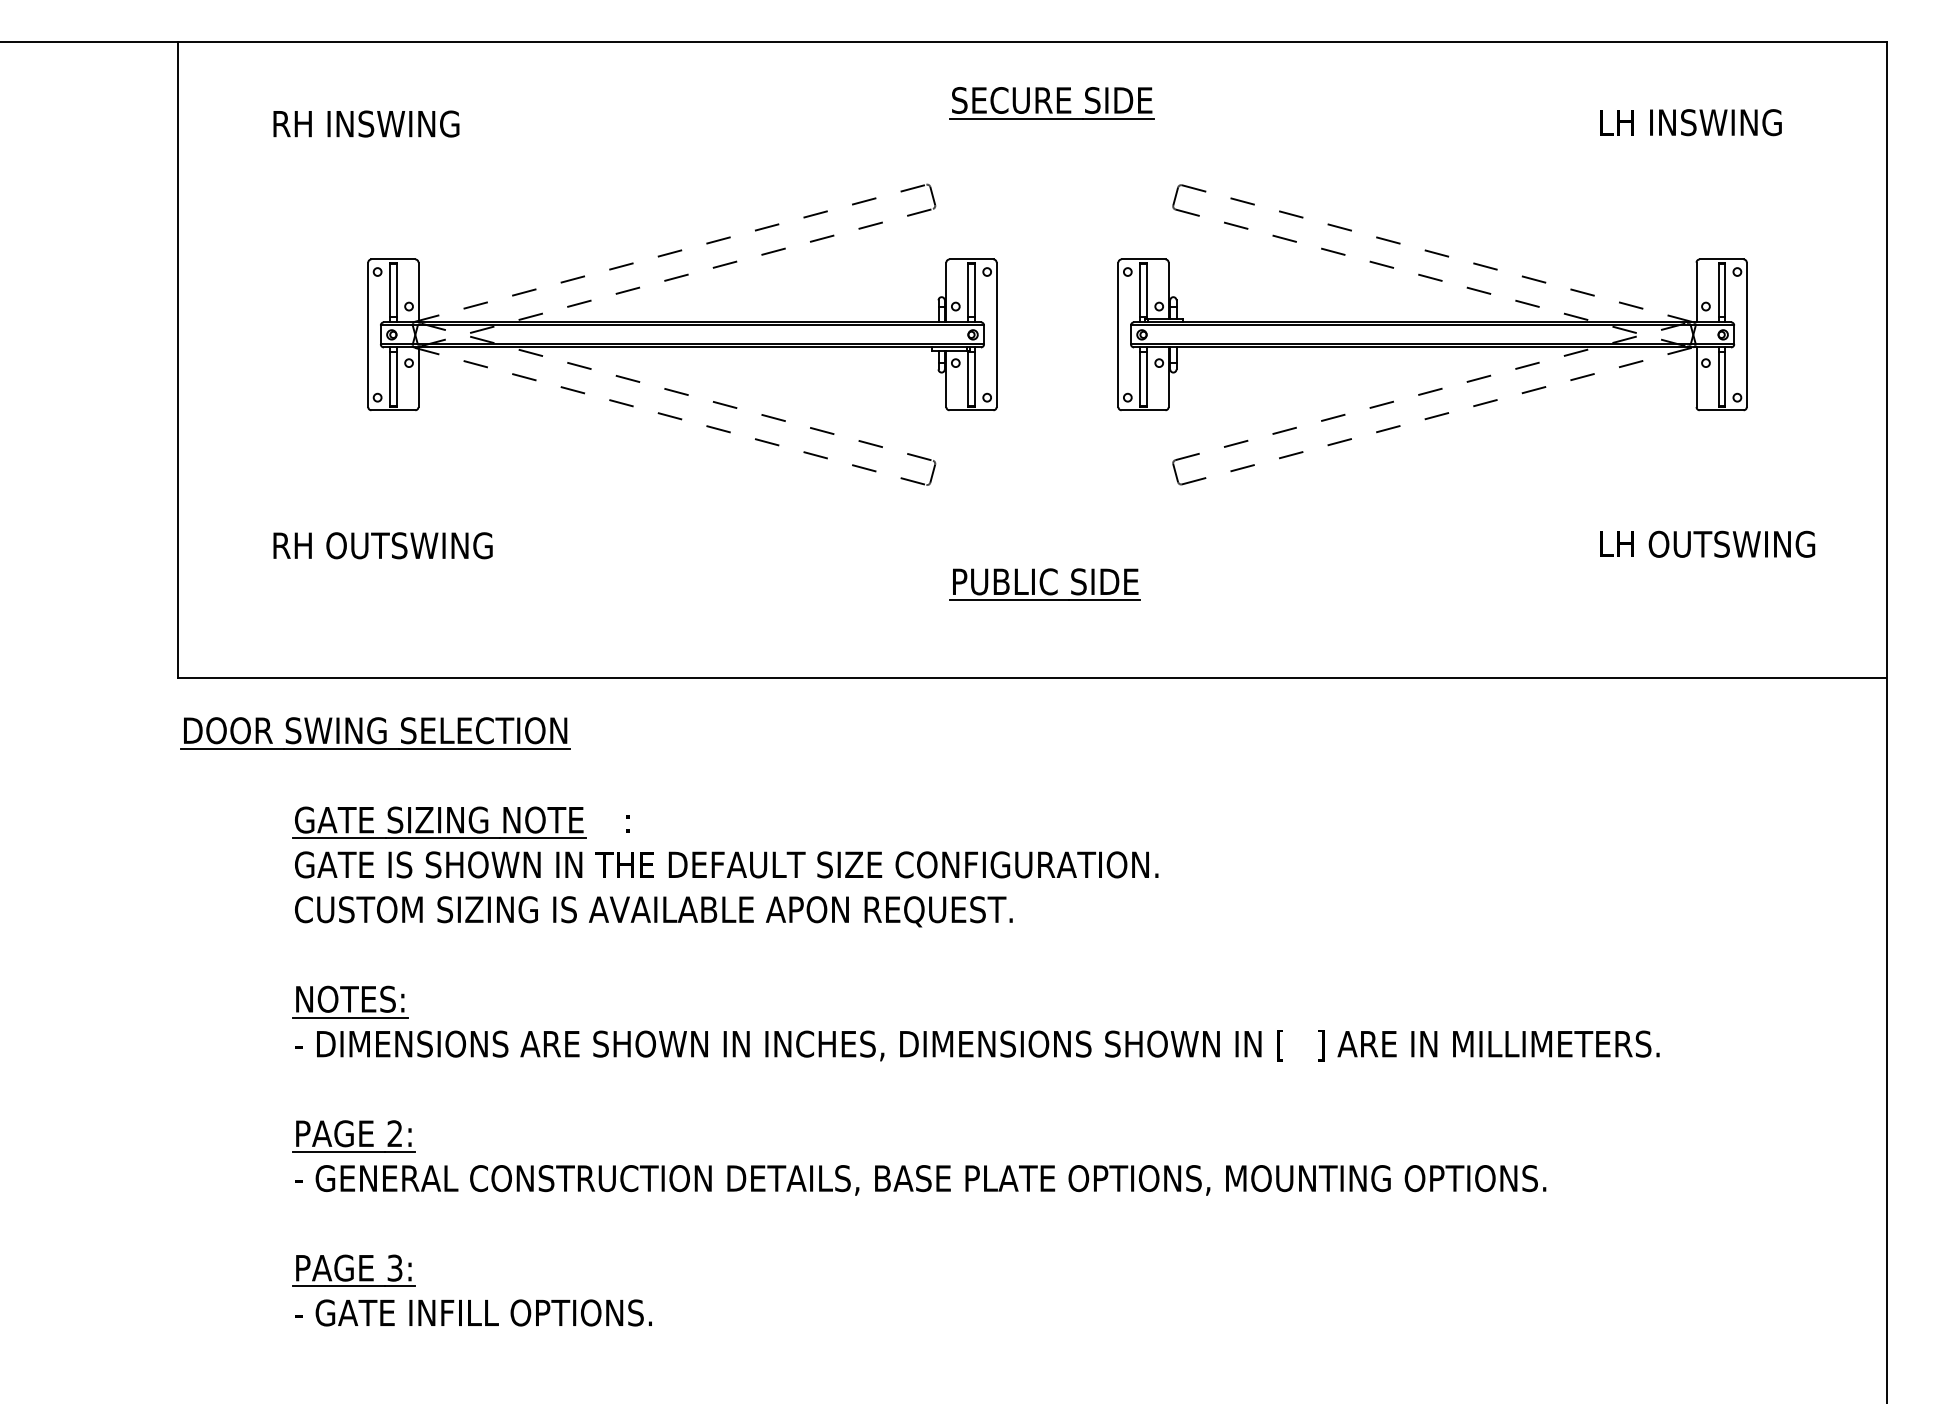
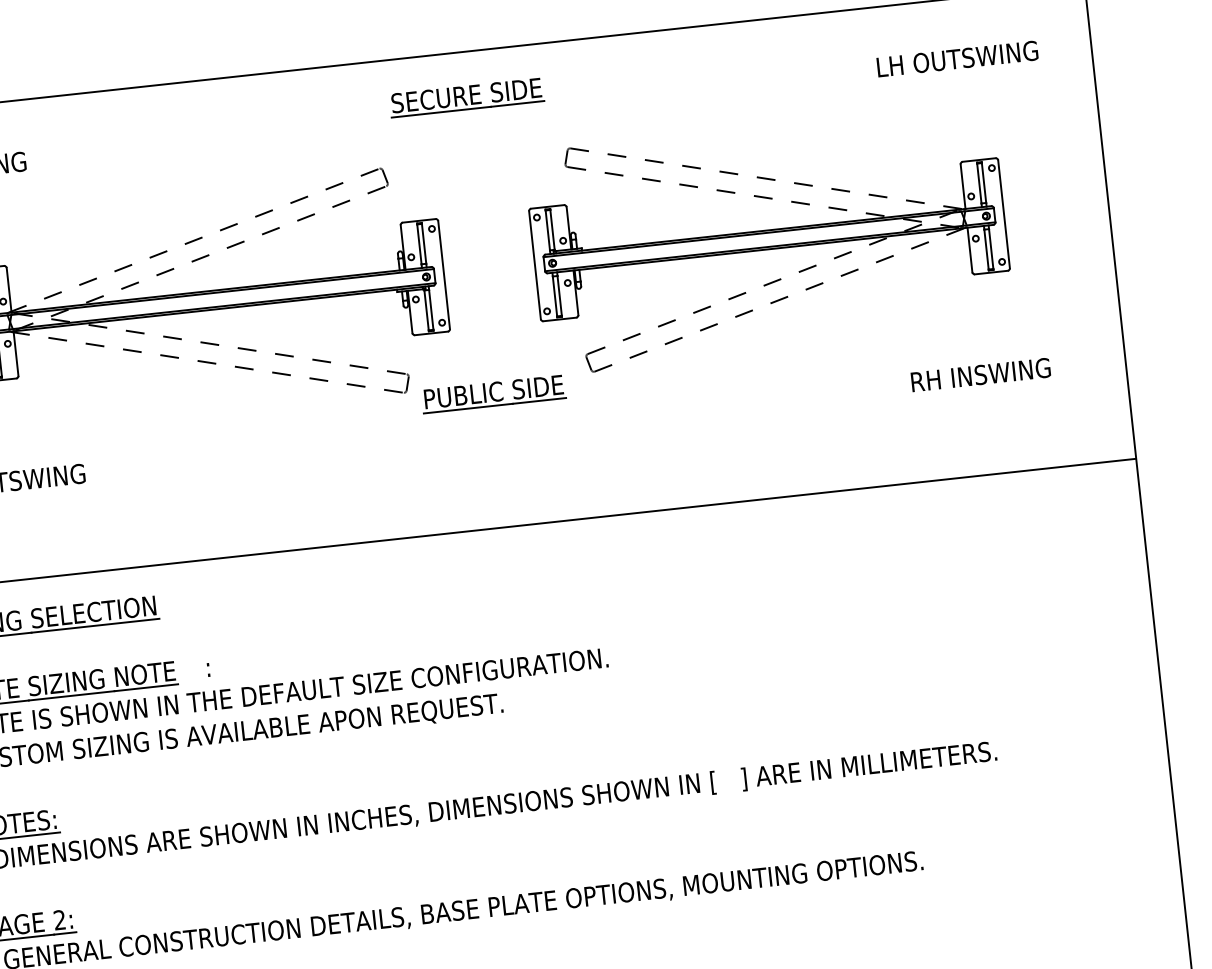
text: (1731, 122) -> (975, 56), LH INSWING -> LH OUTSWING
text: (1707, 543) -> (991, 373), LH OUTSWING -> RH INSWING
part: (1044, 584) -> (493, 394), moved

